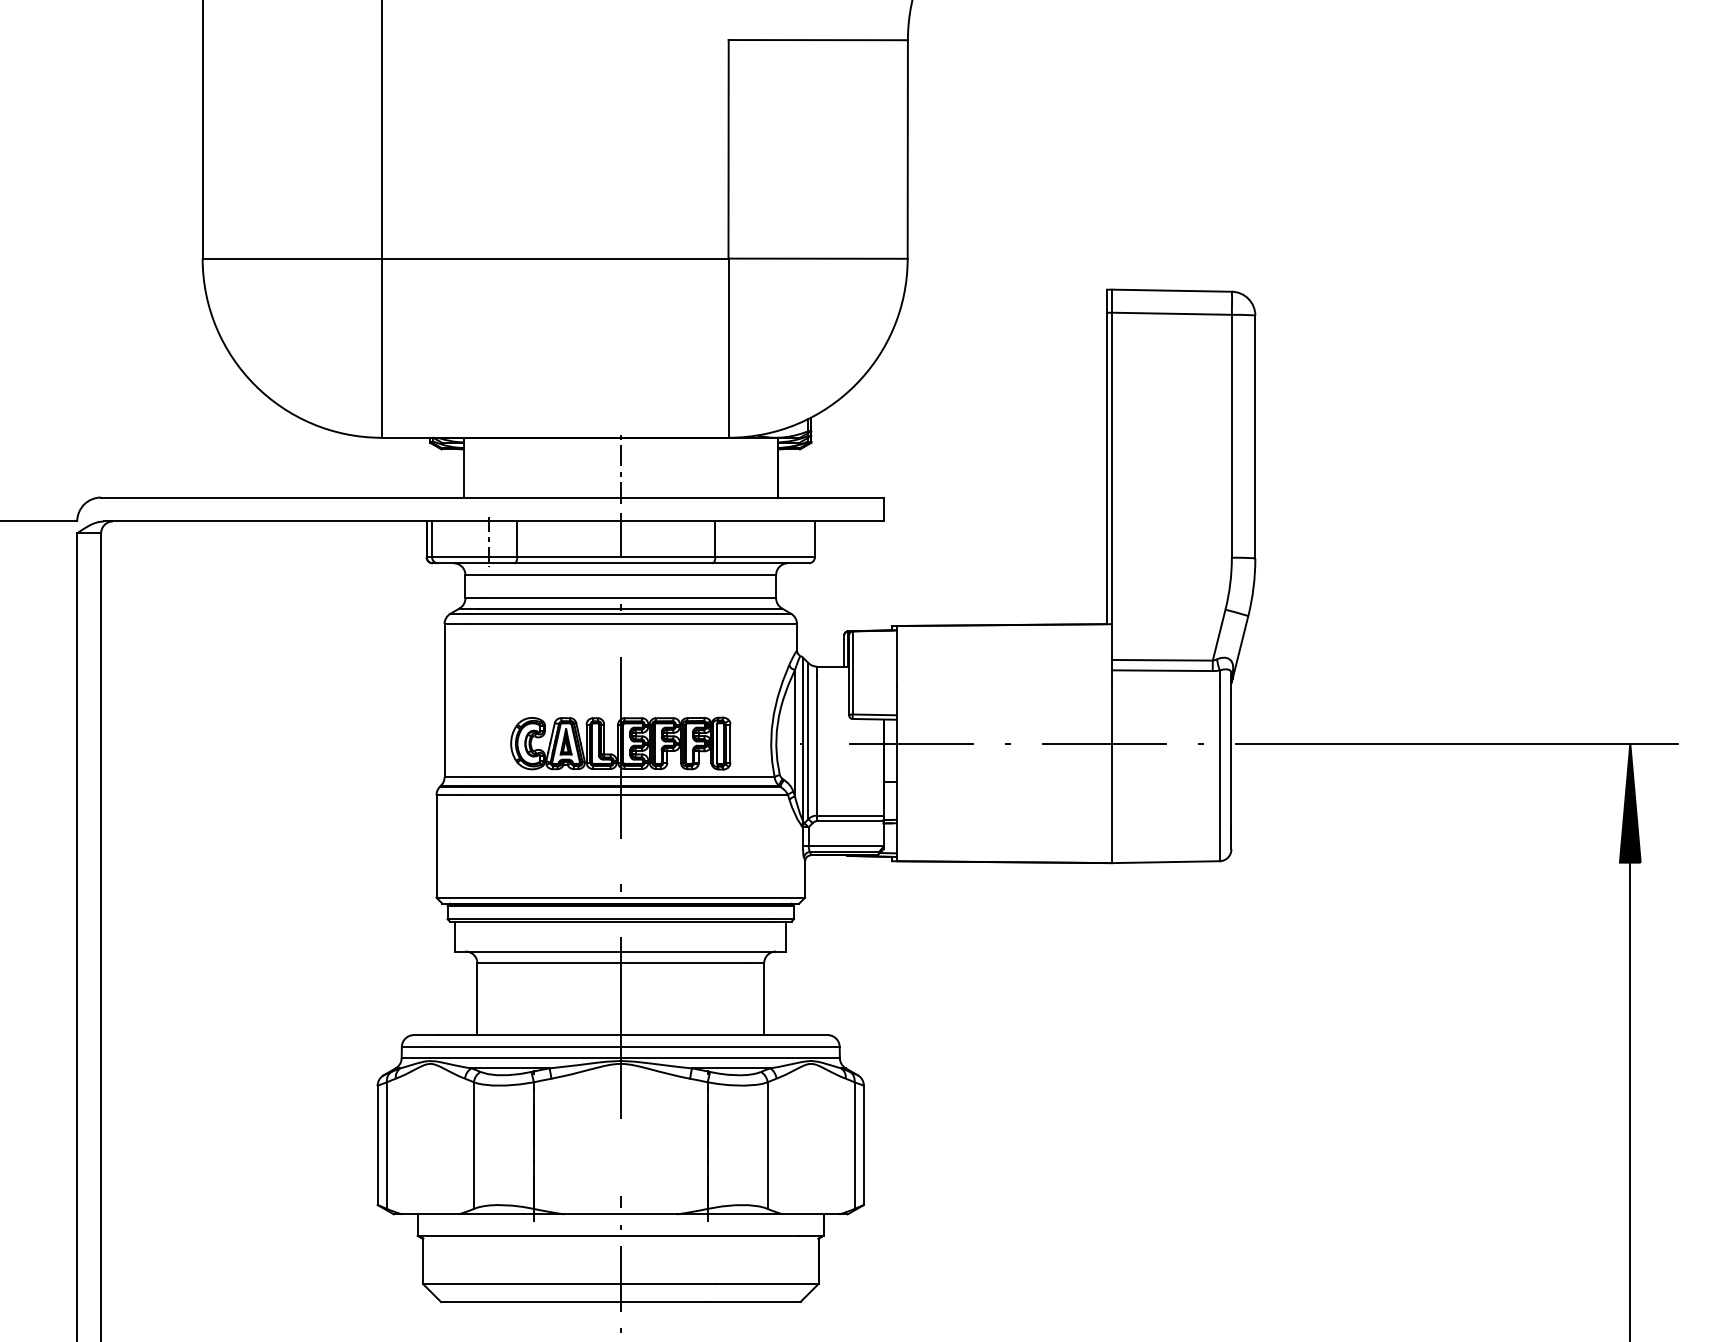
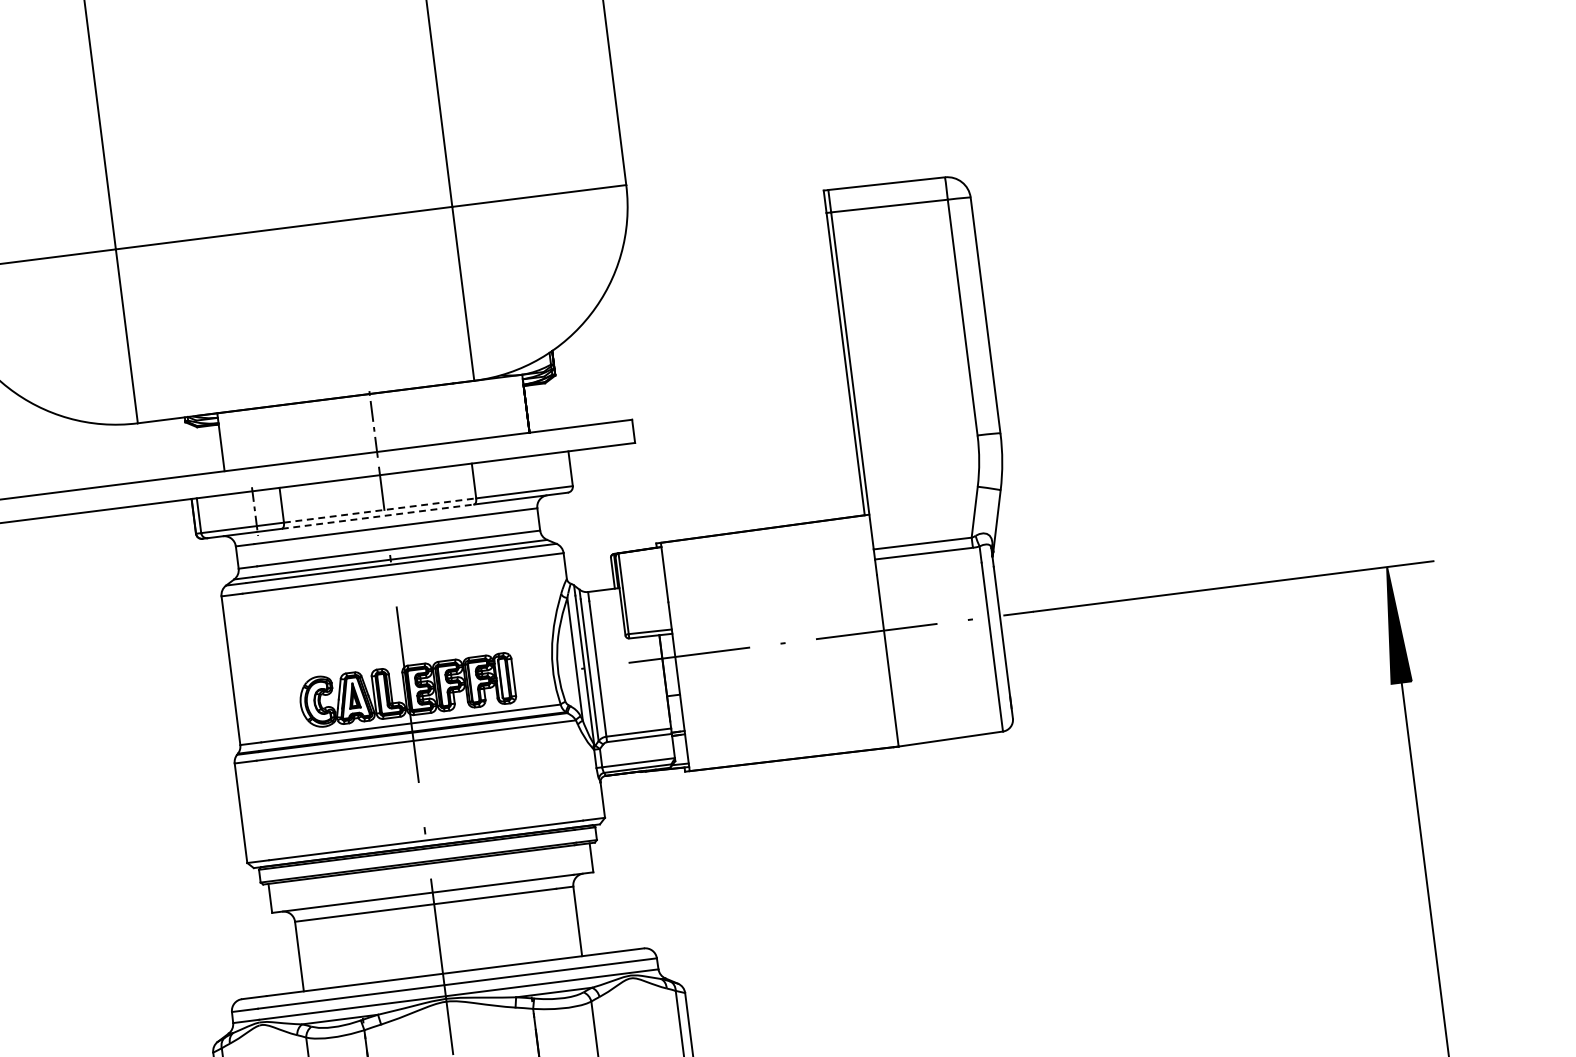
line: (616, 557) -> (380, 510), solid -> dashed
line: (613, 563) -> (378, 516), solid -> dashed

